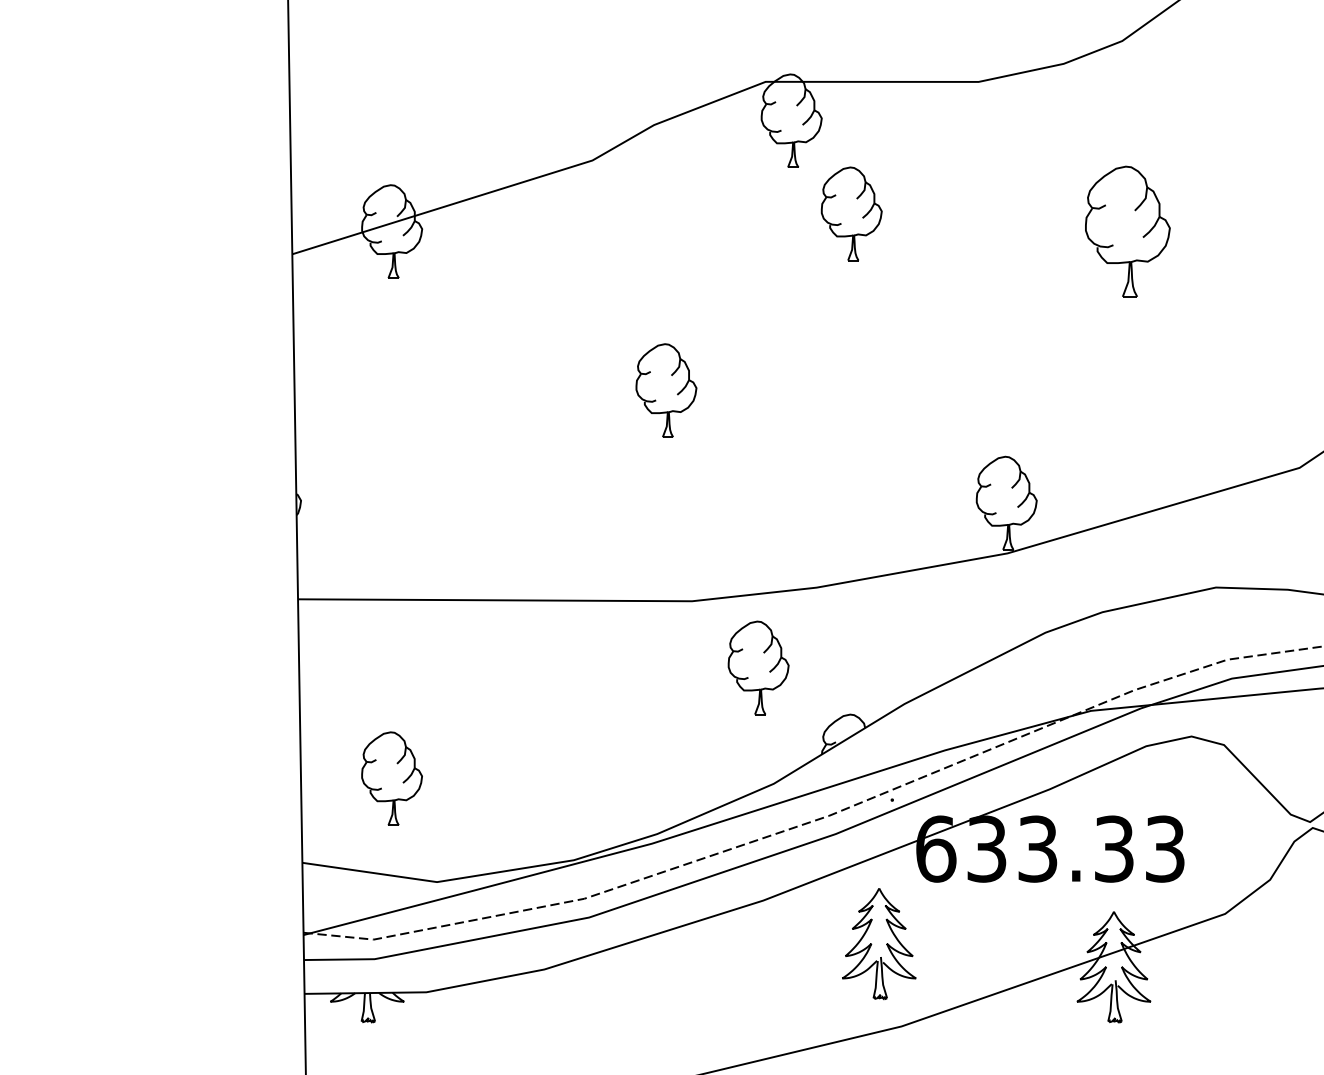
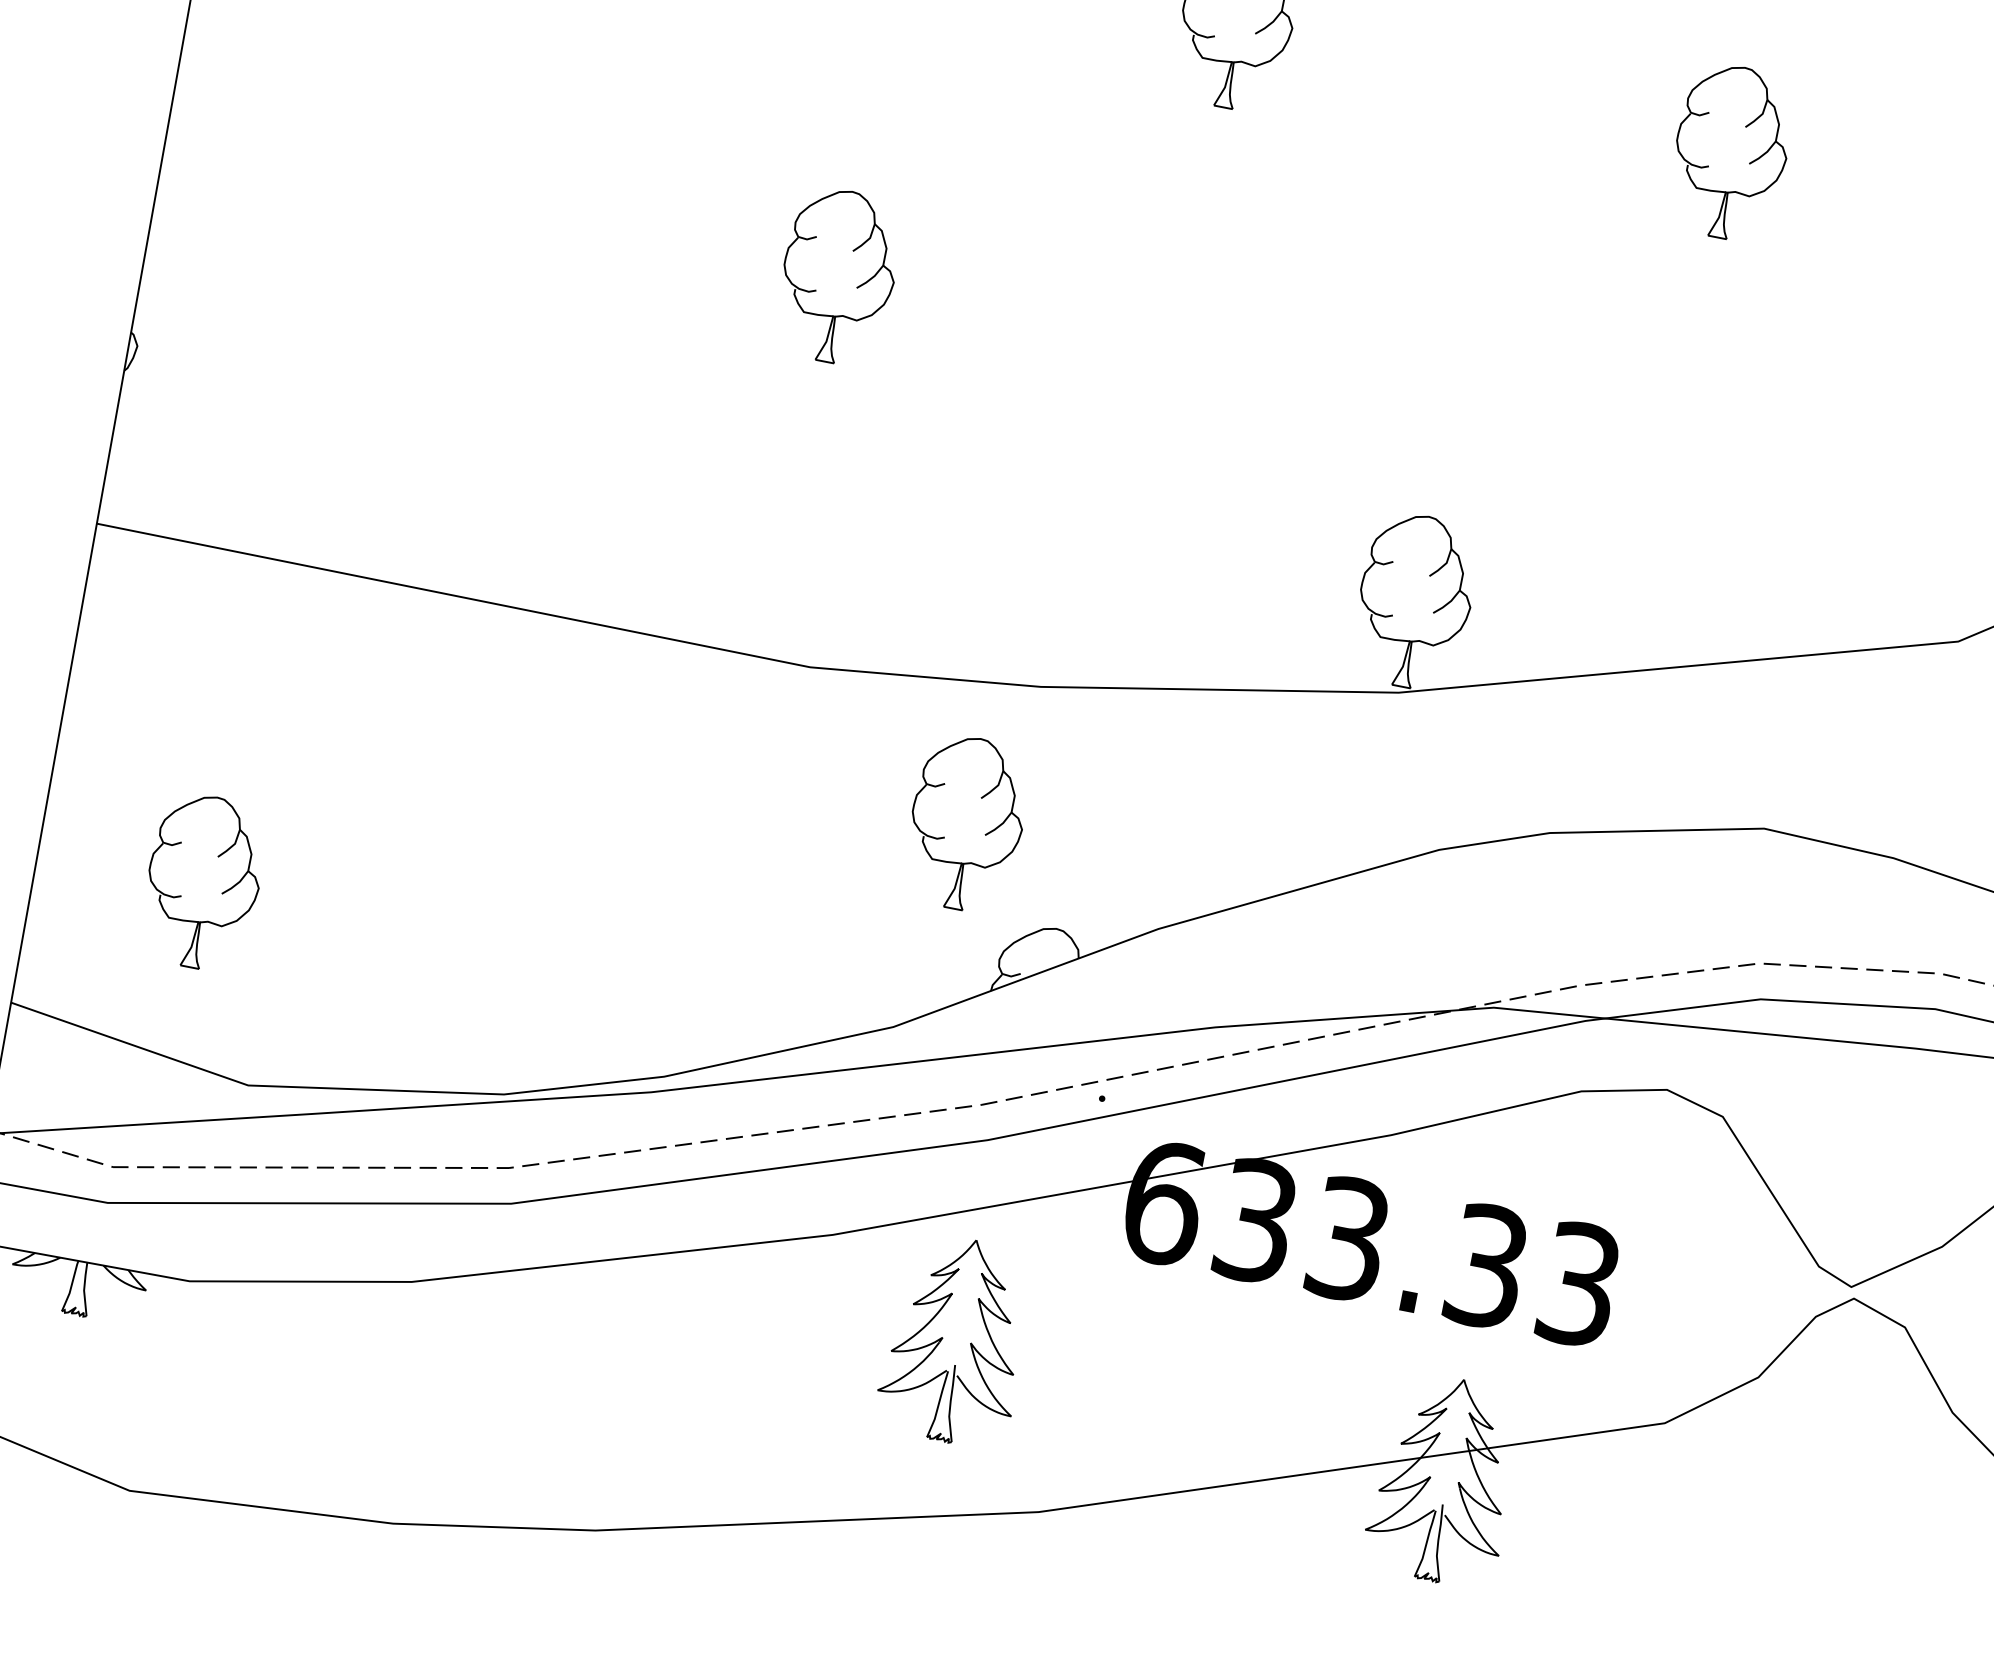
part: (1127, 231) -> (1730, 152), size x0.71
part: (758, 667) -> (966, 822), moved
part: (879, 944) -> (956, 1341), moved

